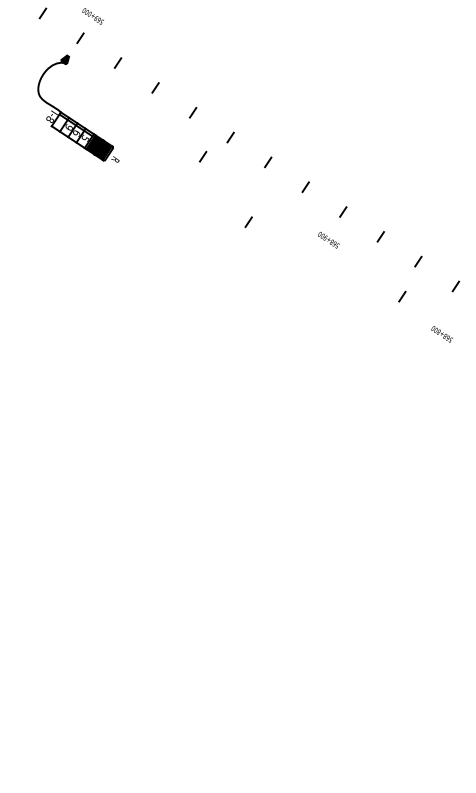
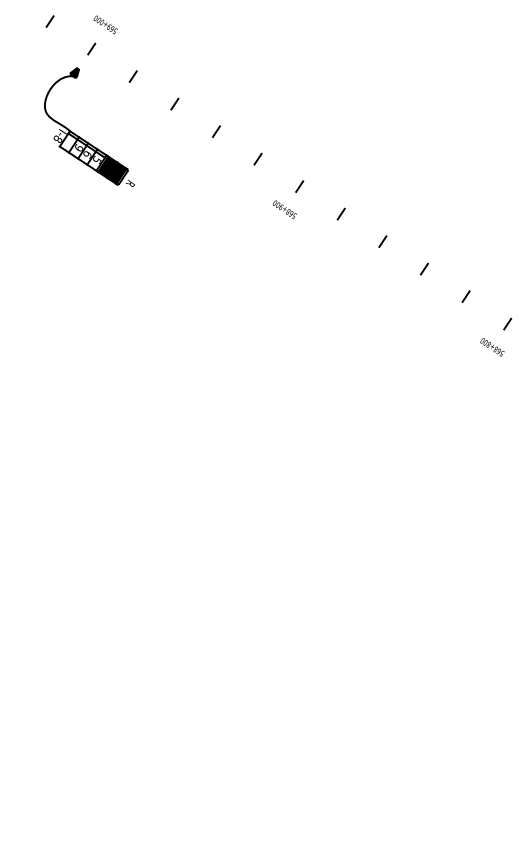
line: (202, 156) -> (226, 180), removed
line: (248, 221) -> (277, 252), removed
text: (328, 240) -> (284, 210), moved
line: (402, 296) -> (448, 335), removed
text: (441, 334) -> (491, 347), moved

